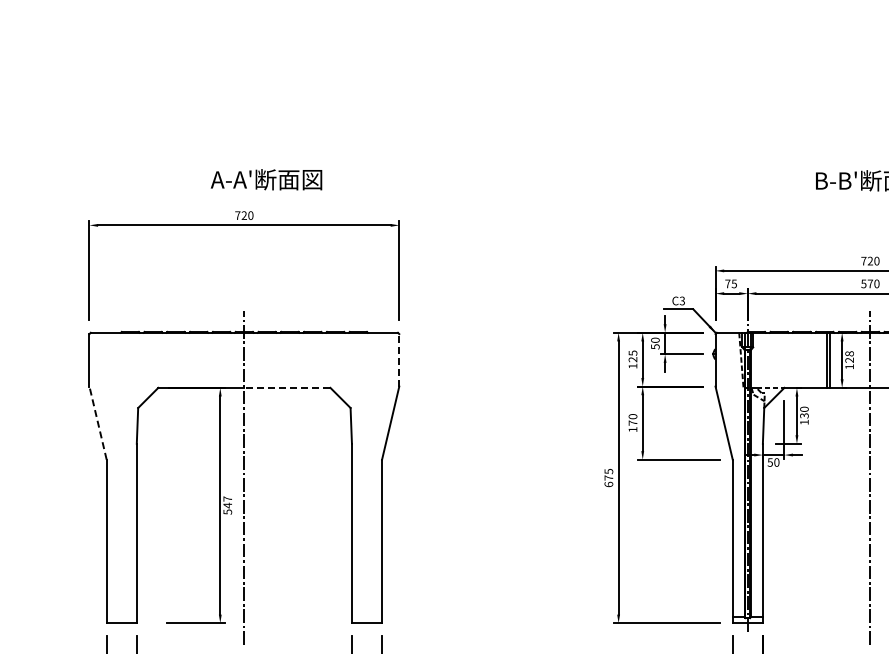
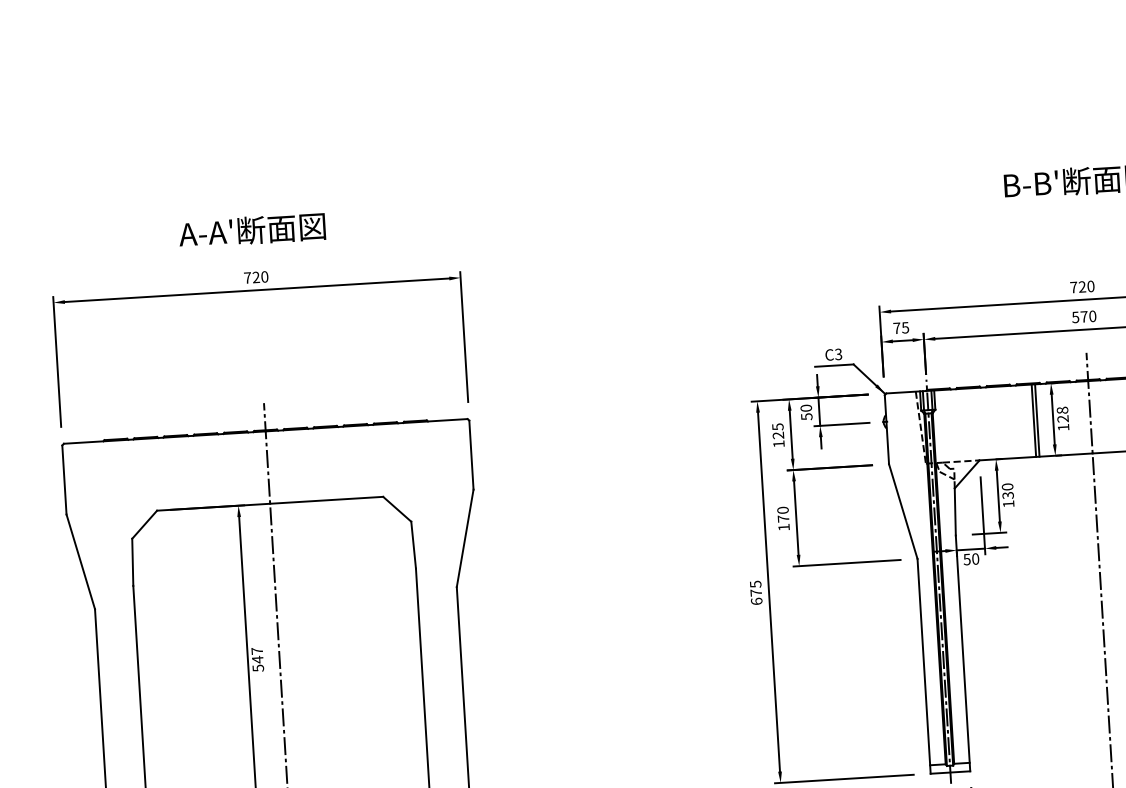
text: (266, 179) -> (252, 230), moved
line: (399, 359) -> (471, 454), dashed -> solid
line: (286, 387) -> (325, 499), dashed -> solid
line: (98, 423) -> (81, 562), dashed -> solid

